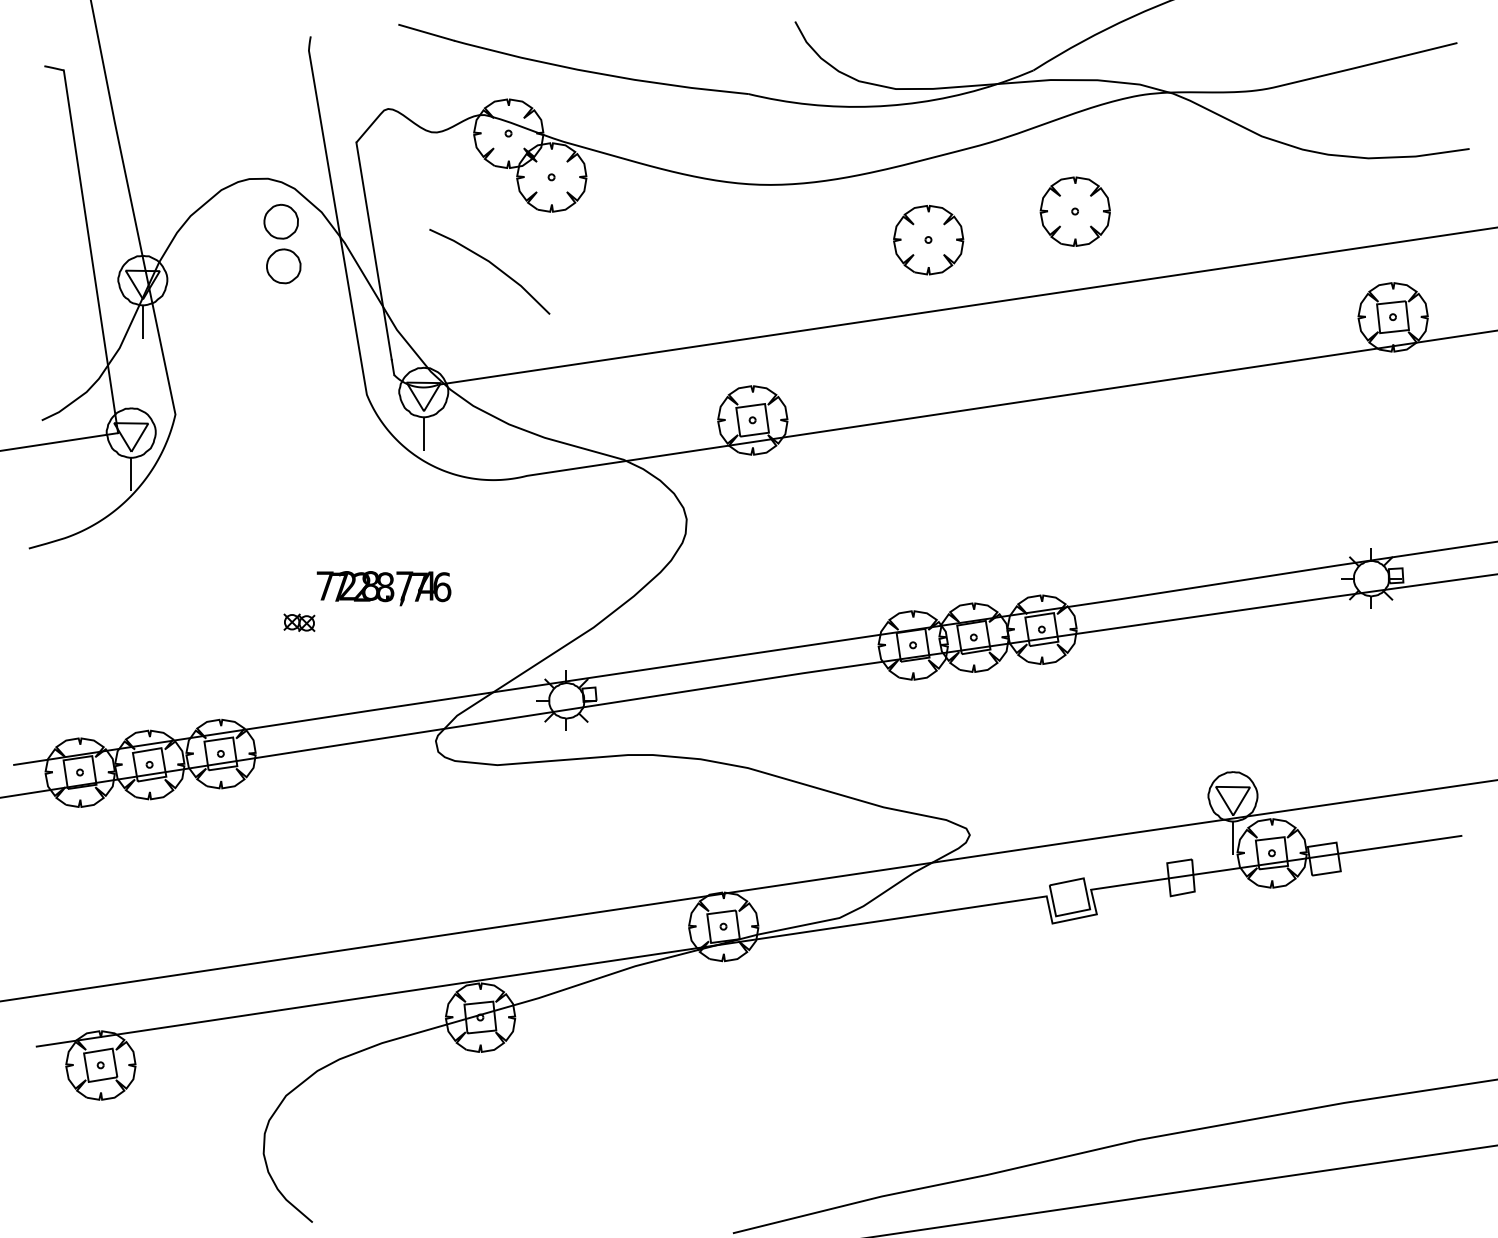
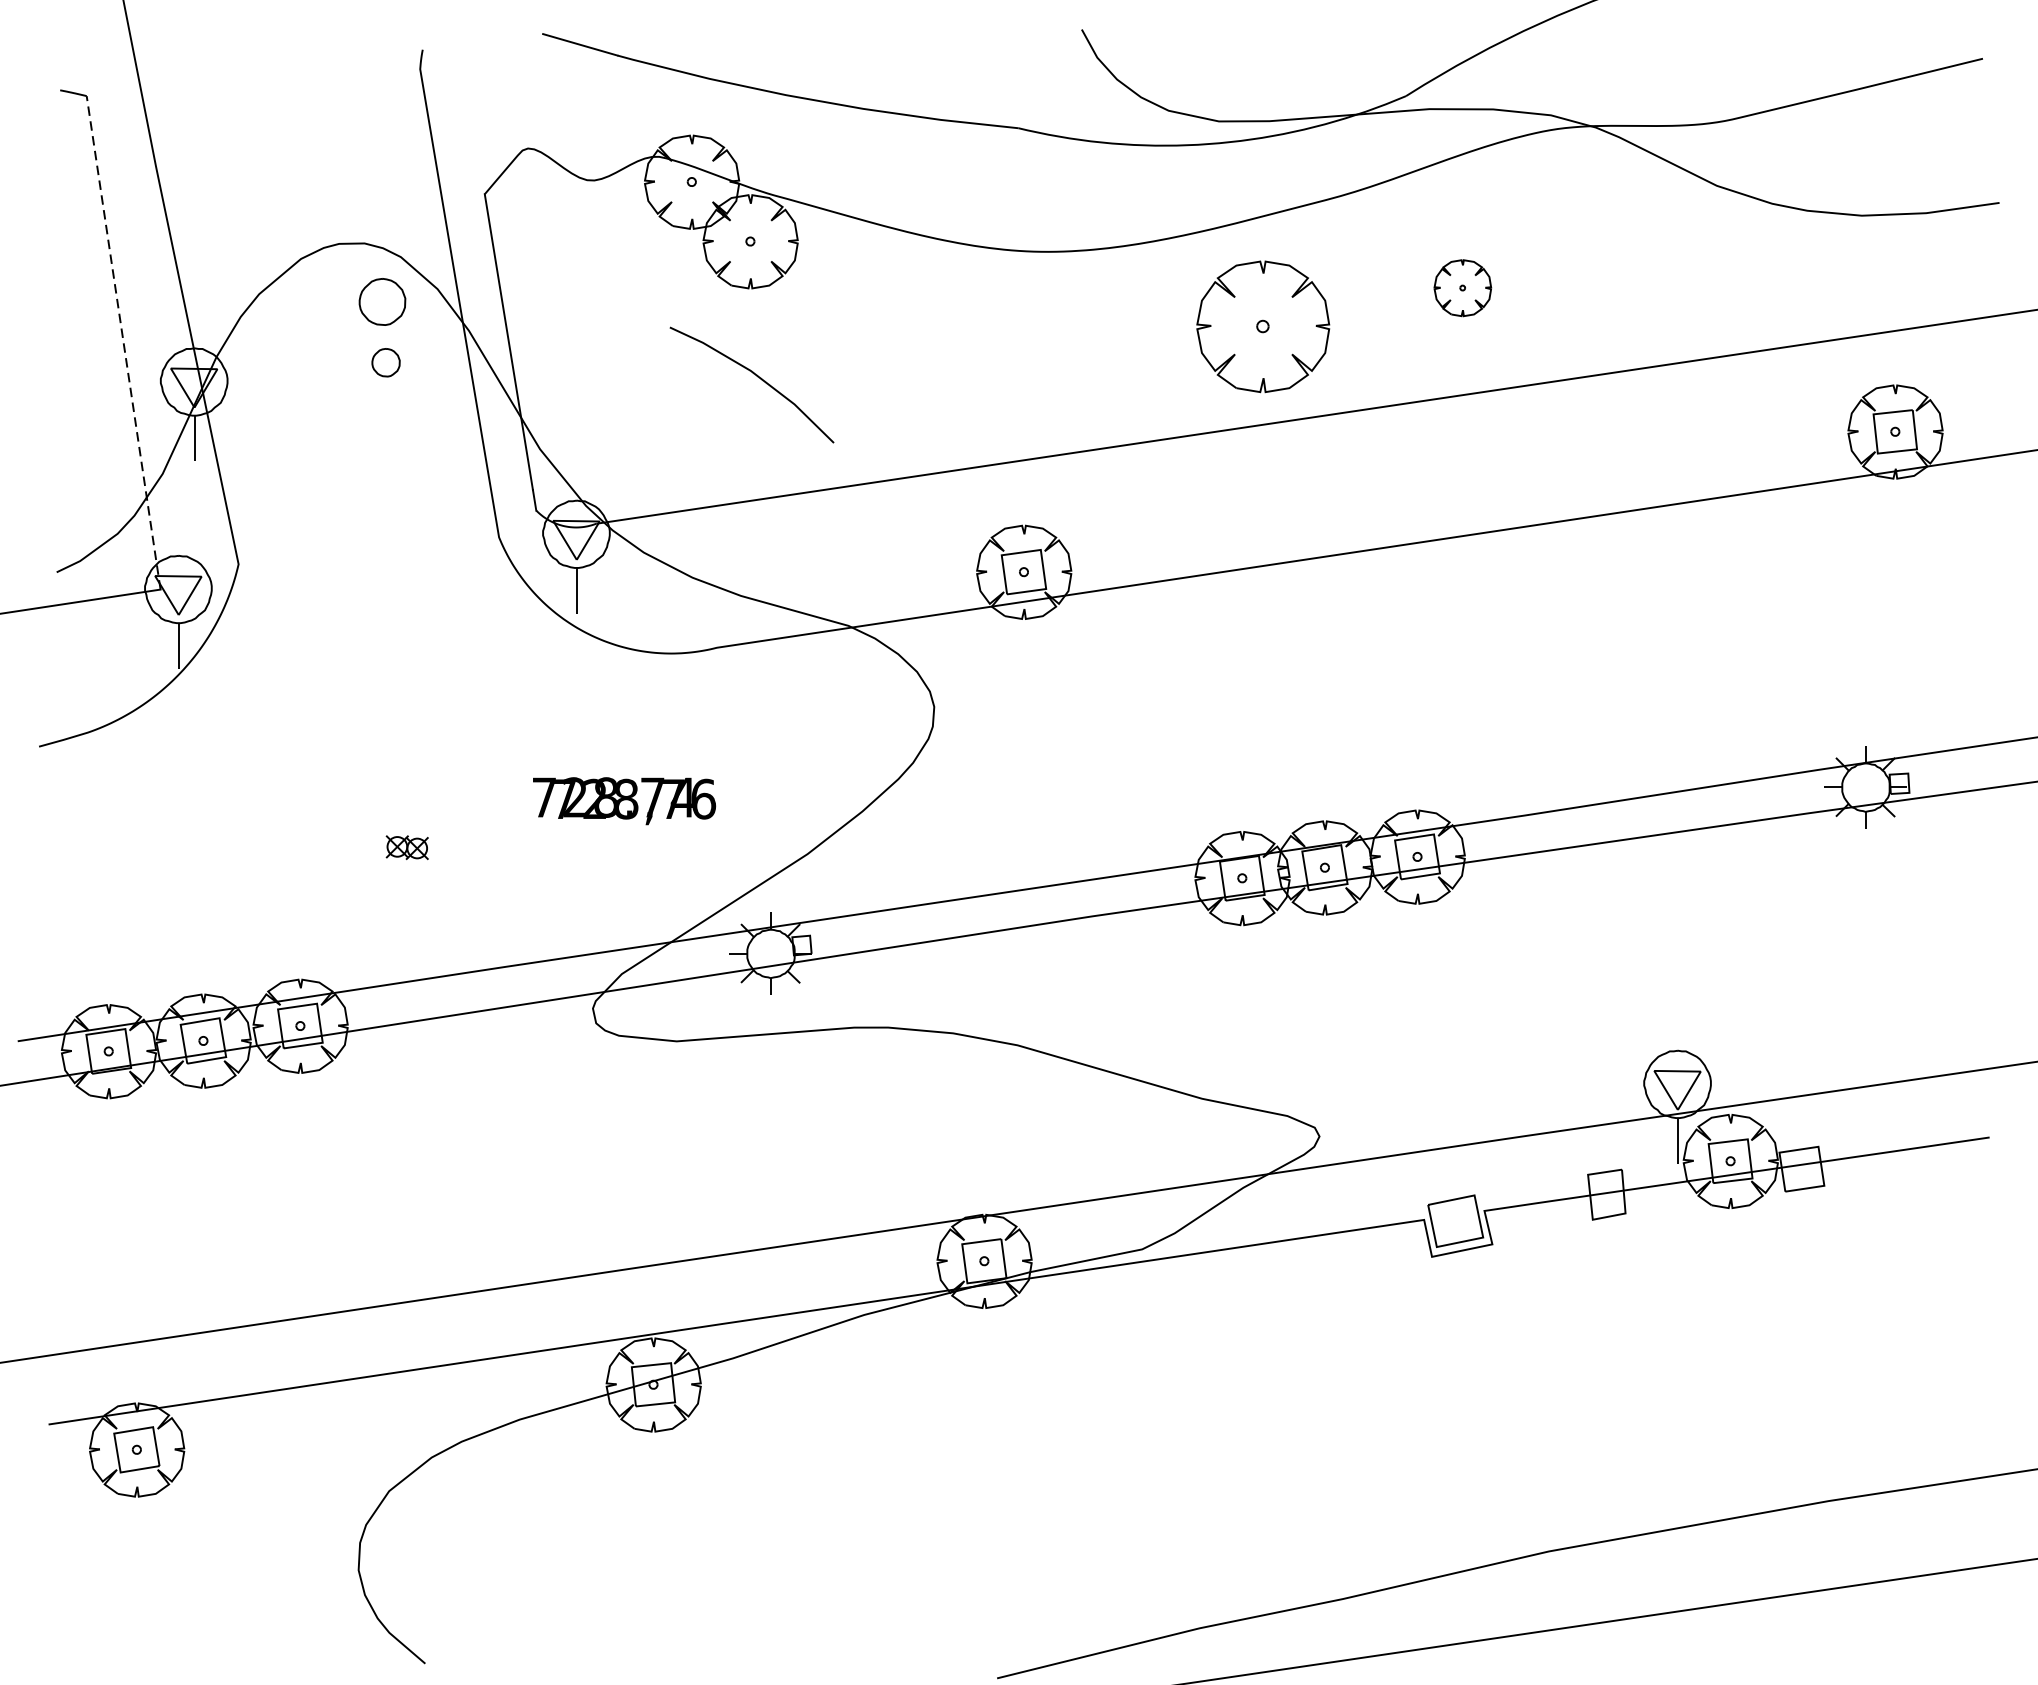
part: (1074, 211) -> (1461, 288), size x0.6
part: (928, 240) -> (1263, 327), size x1.4
line: (90, 251) -> (122, 342), solid -> dashed
part: (283, 266) -> (385, 362), size x0.6
line: (493, 266) -> (757, 377), moved
text: (383, 588) -> (623, 800), moved

